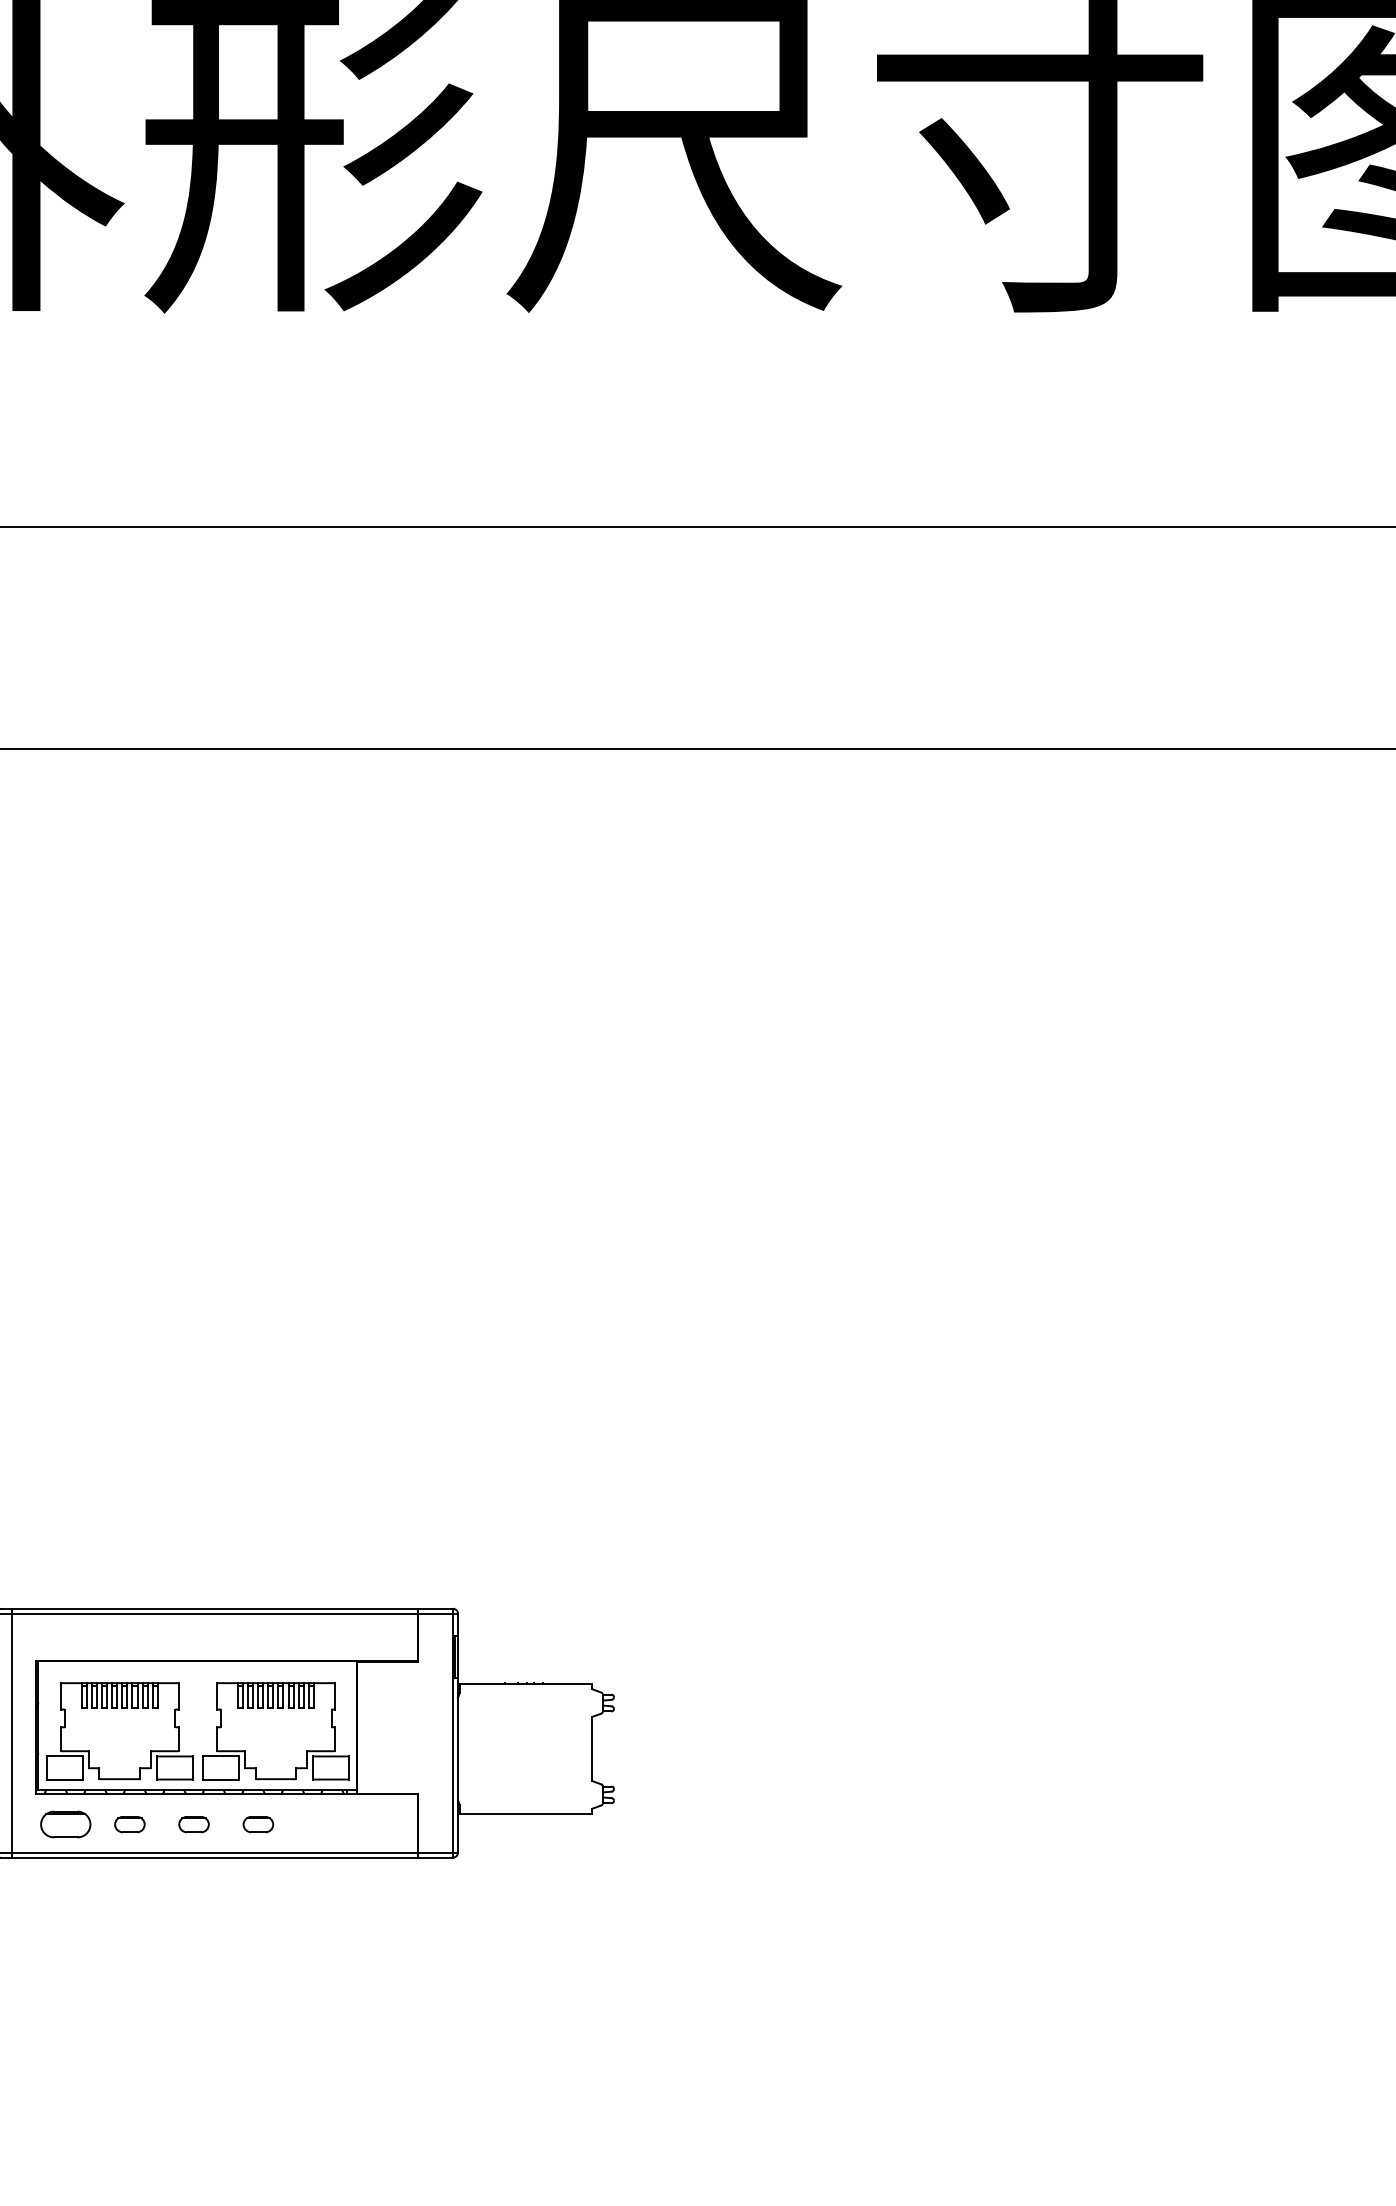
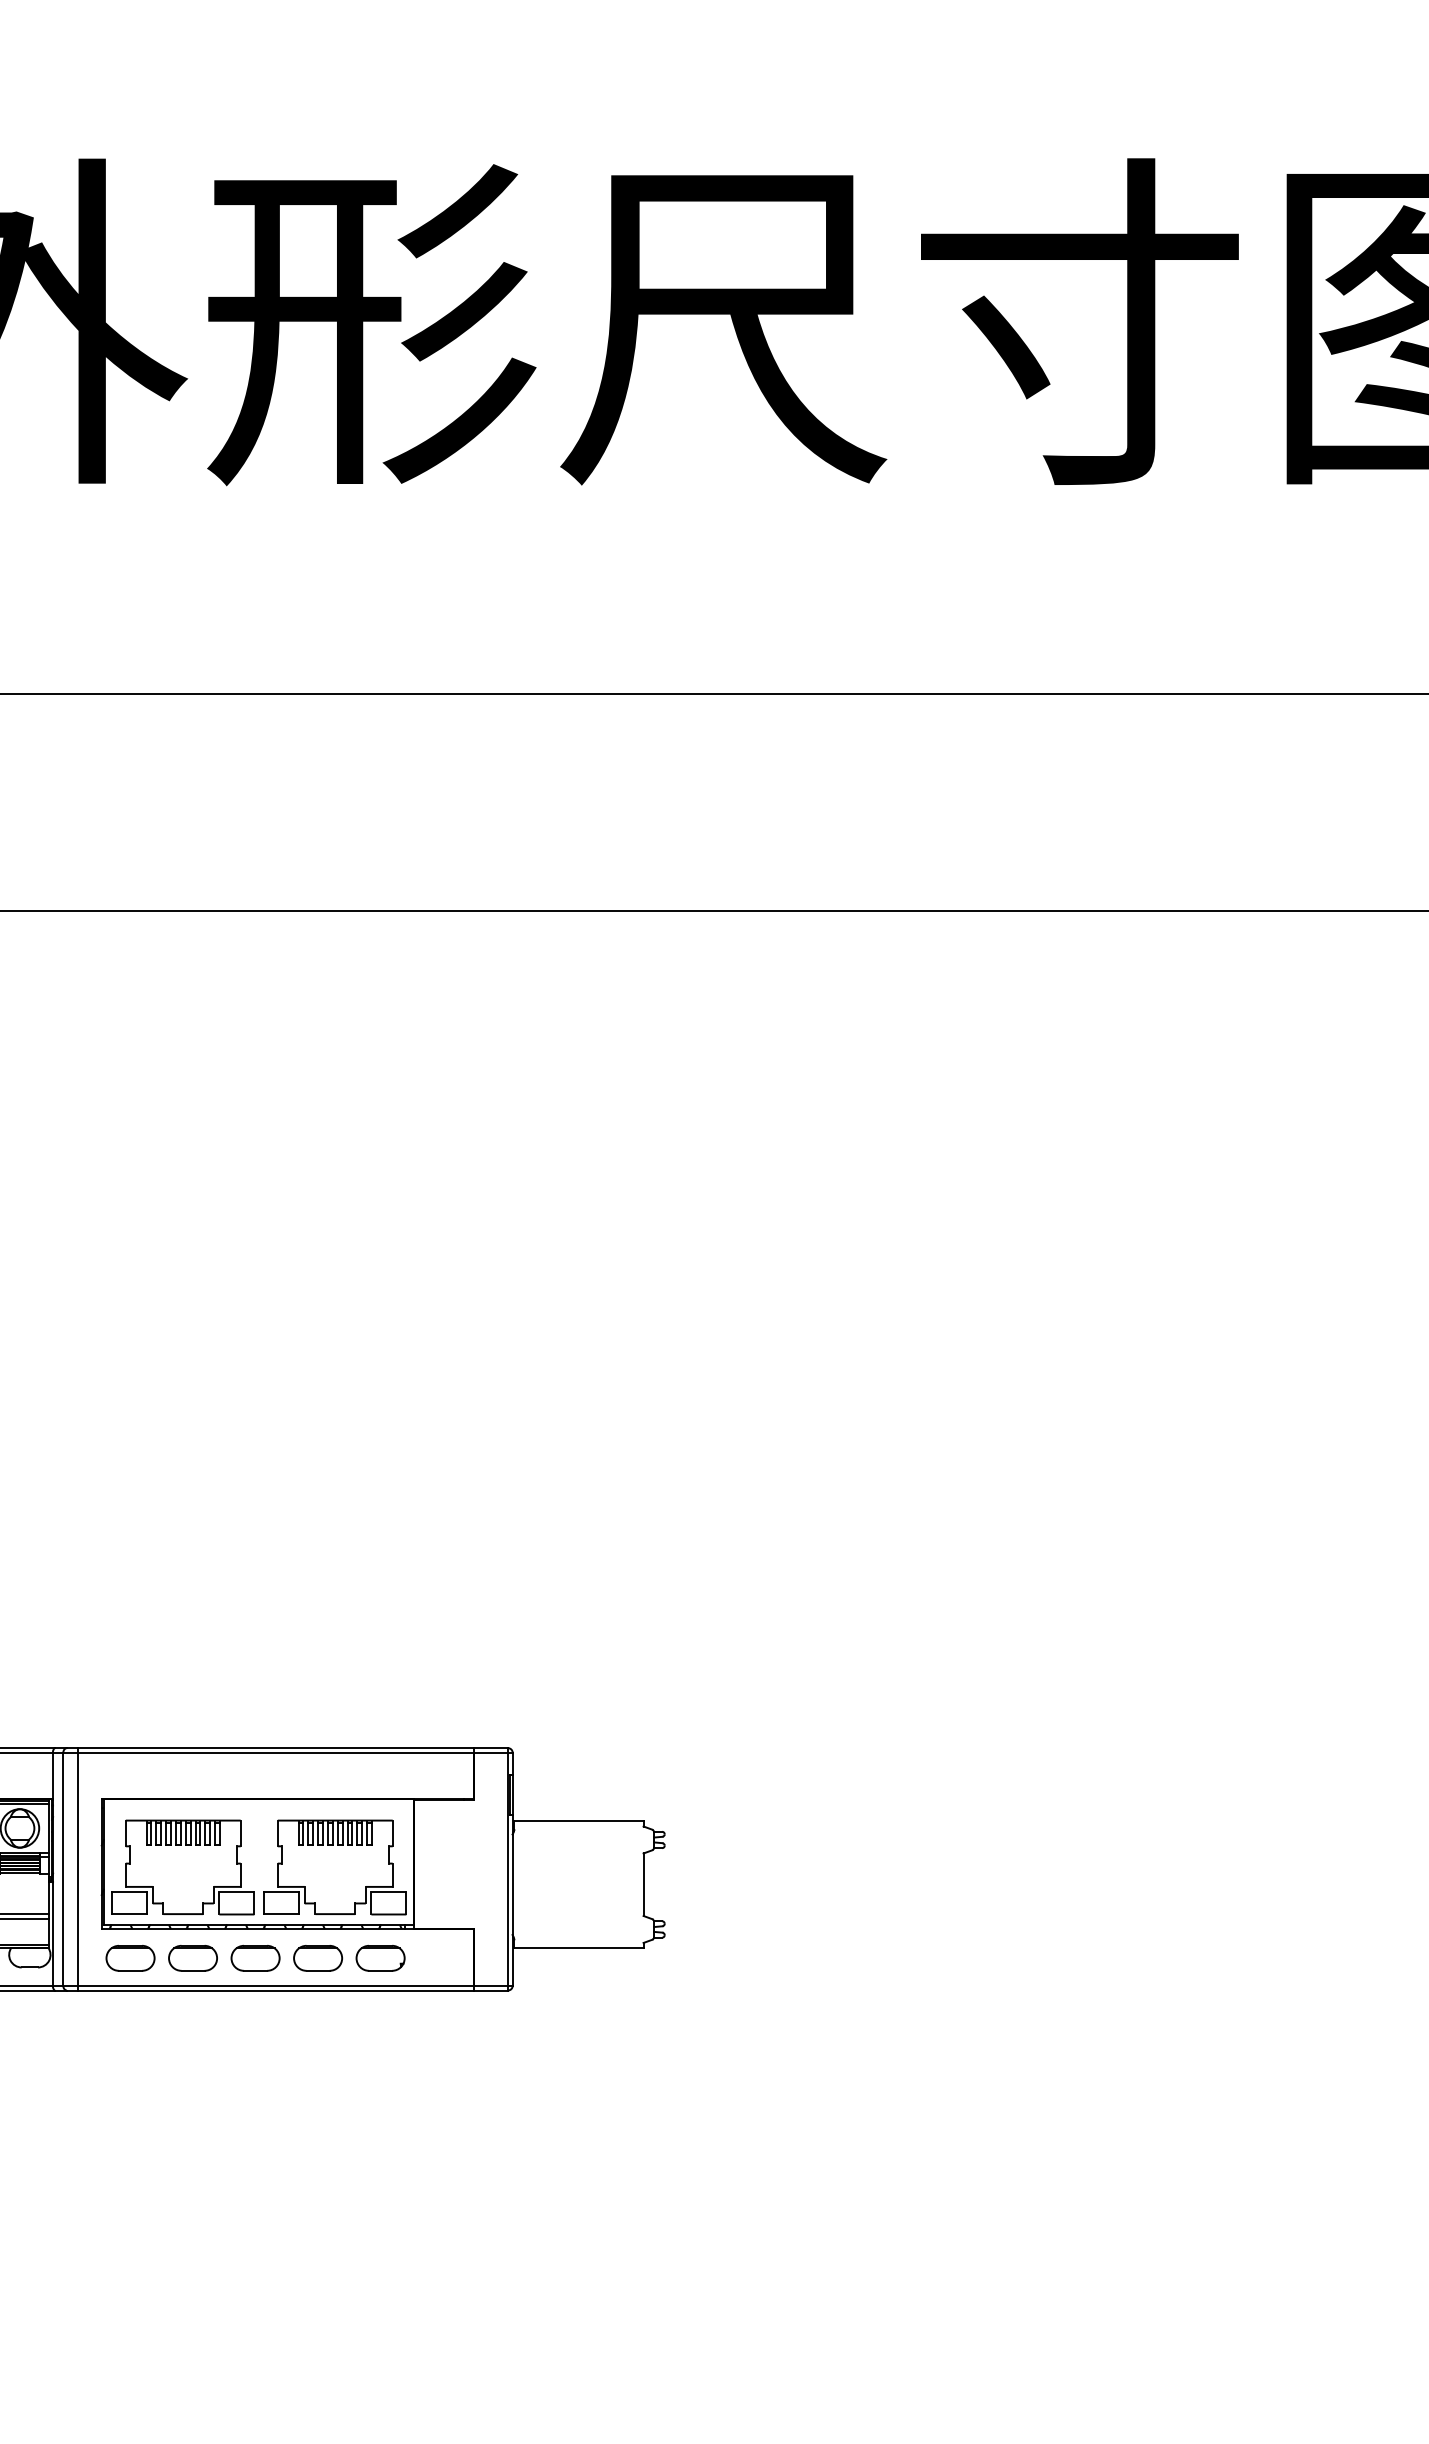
part: (129, 1824) -> (192, 1958), size x1.67
part: (194, 1824) -> (255, 1958), size x1.67
part: (258, 1824) -> (318, 1958), size x1.67
part: (322, 1824) -> (380, 1958), added

